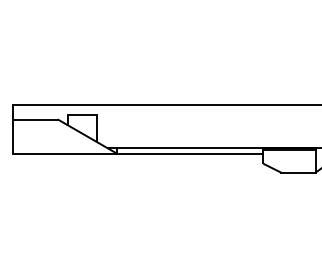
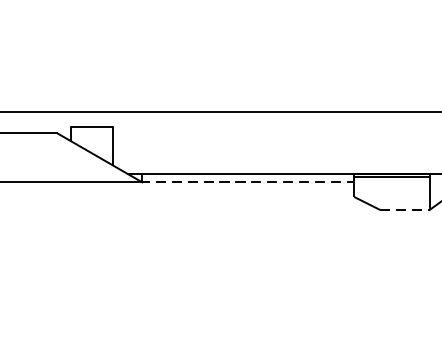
line: (189, 153) -> (247, 182), solid -> dashed
line: (298, 172) -> (405, 209), solid -> dashed

